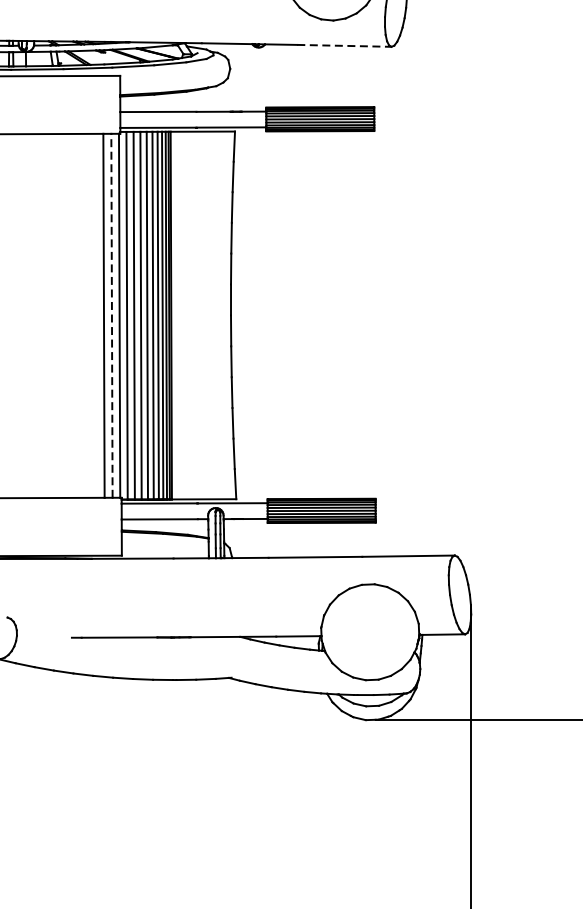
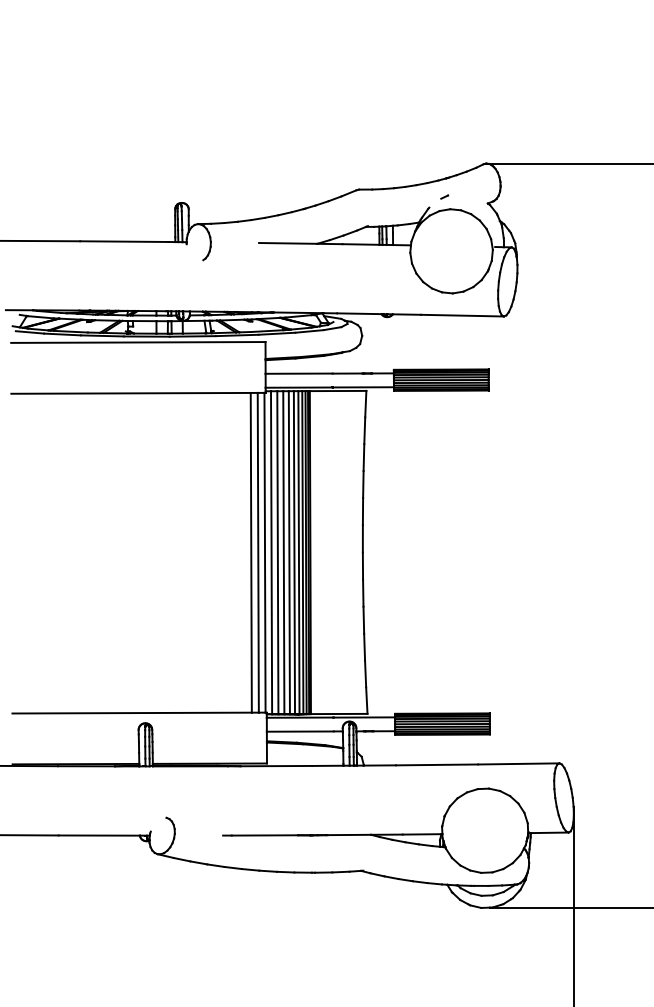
line: (345, 45) -> (463, 315), dashed -> solid
line: (112, 315) -> (258, 552), dashed -> solid

